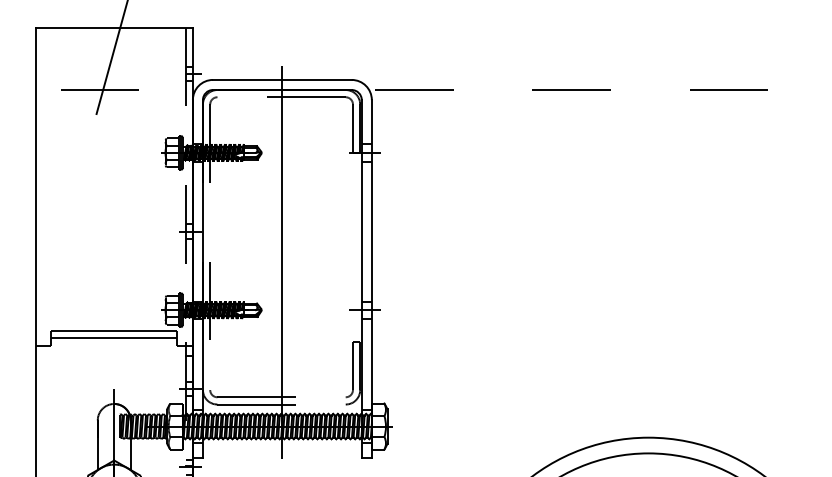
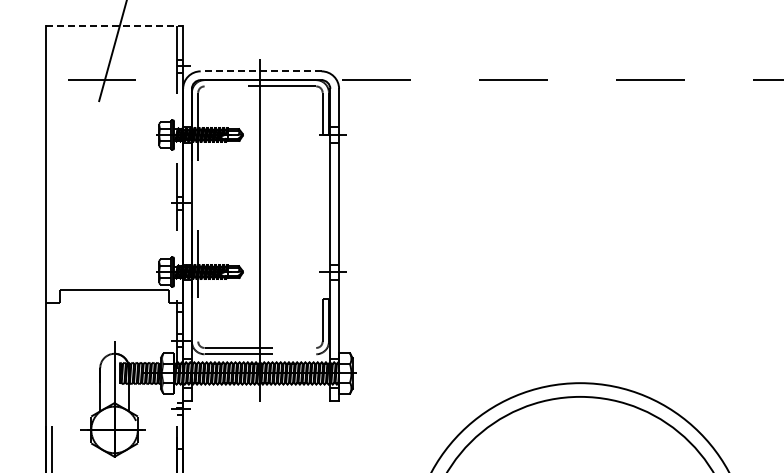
line: (114, 27) -> (114, 25), solid -> dashed
line: (281, 80) -> (260, 71), solid -> dashed
line: (114, 338) -> (114, 296), removed

